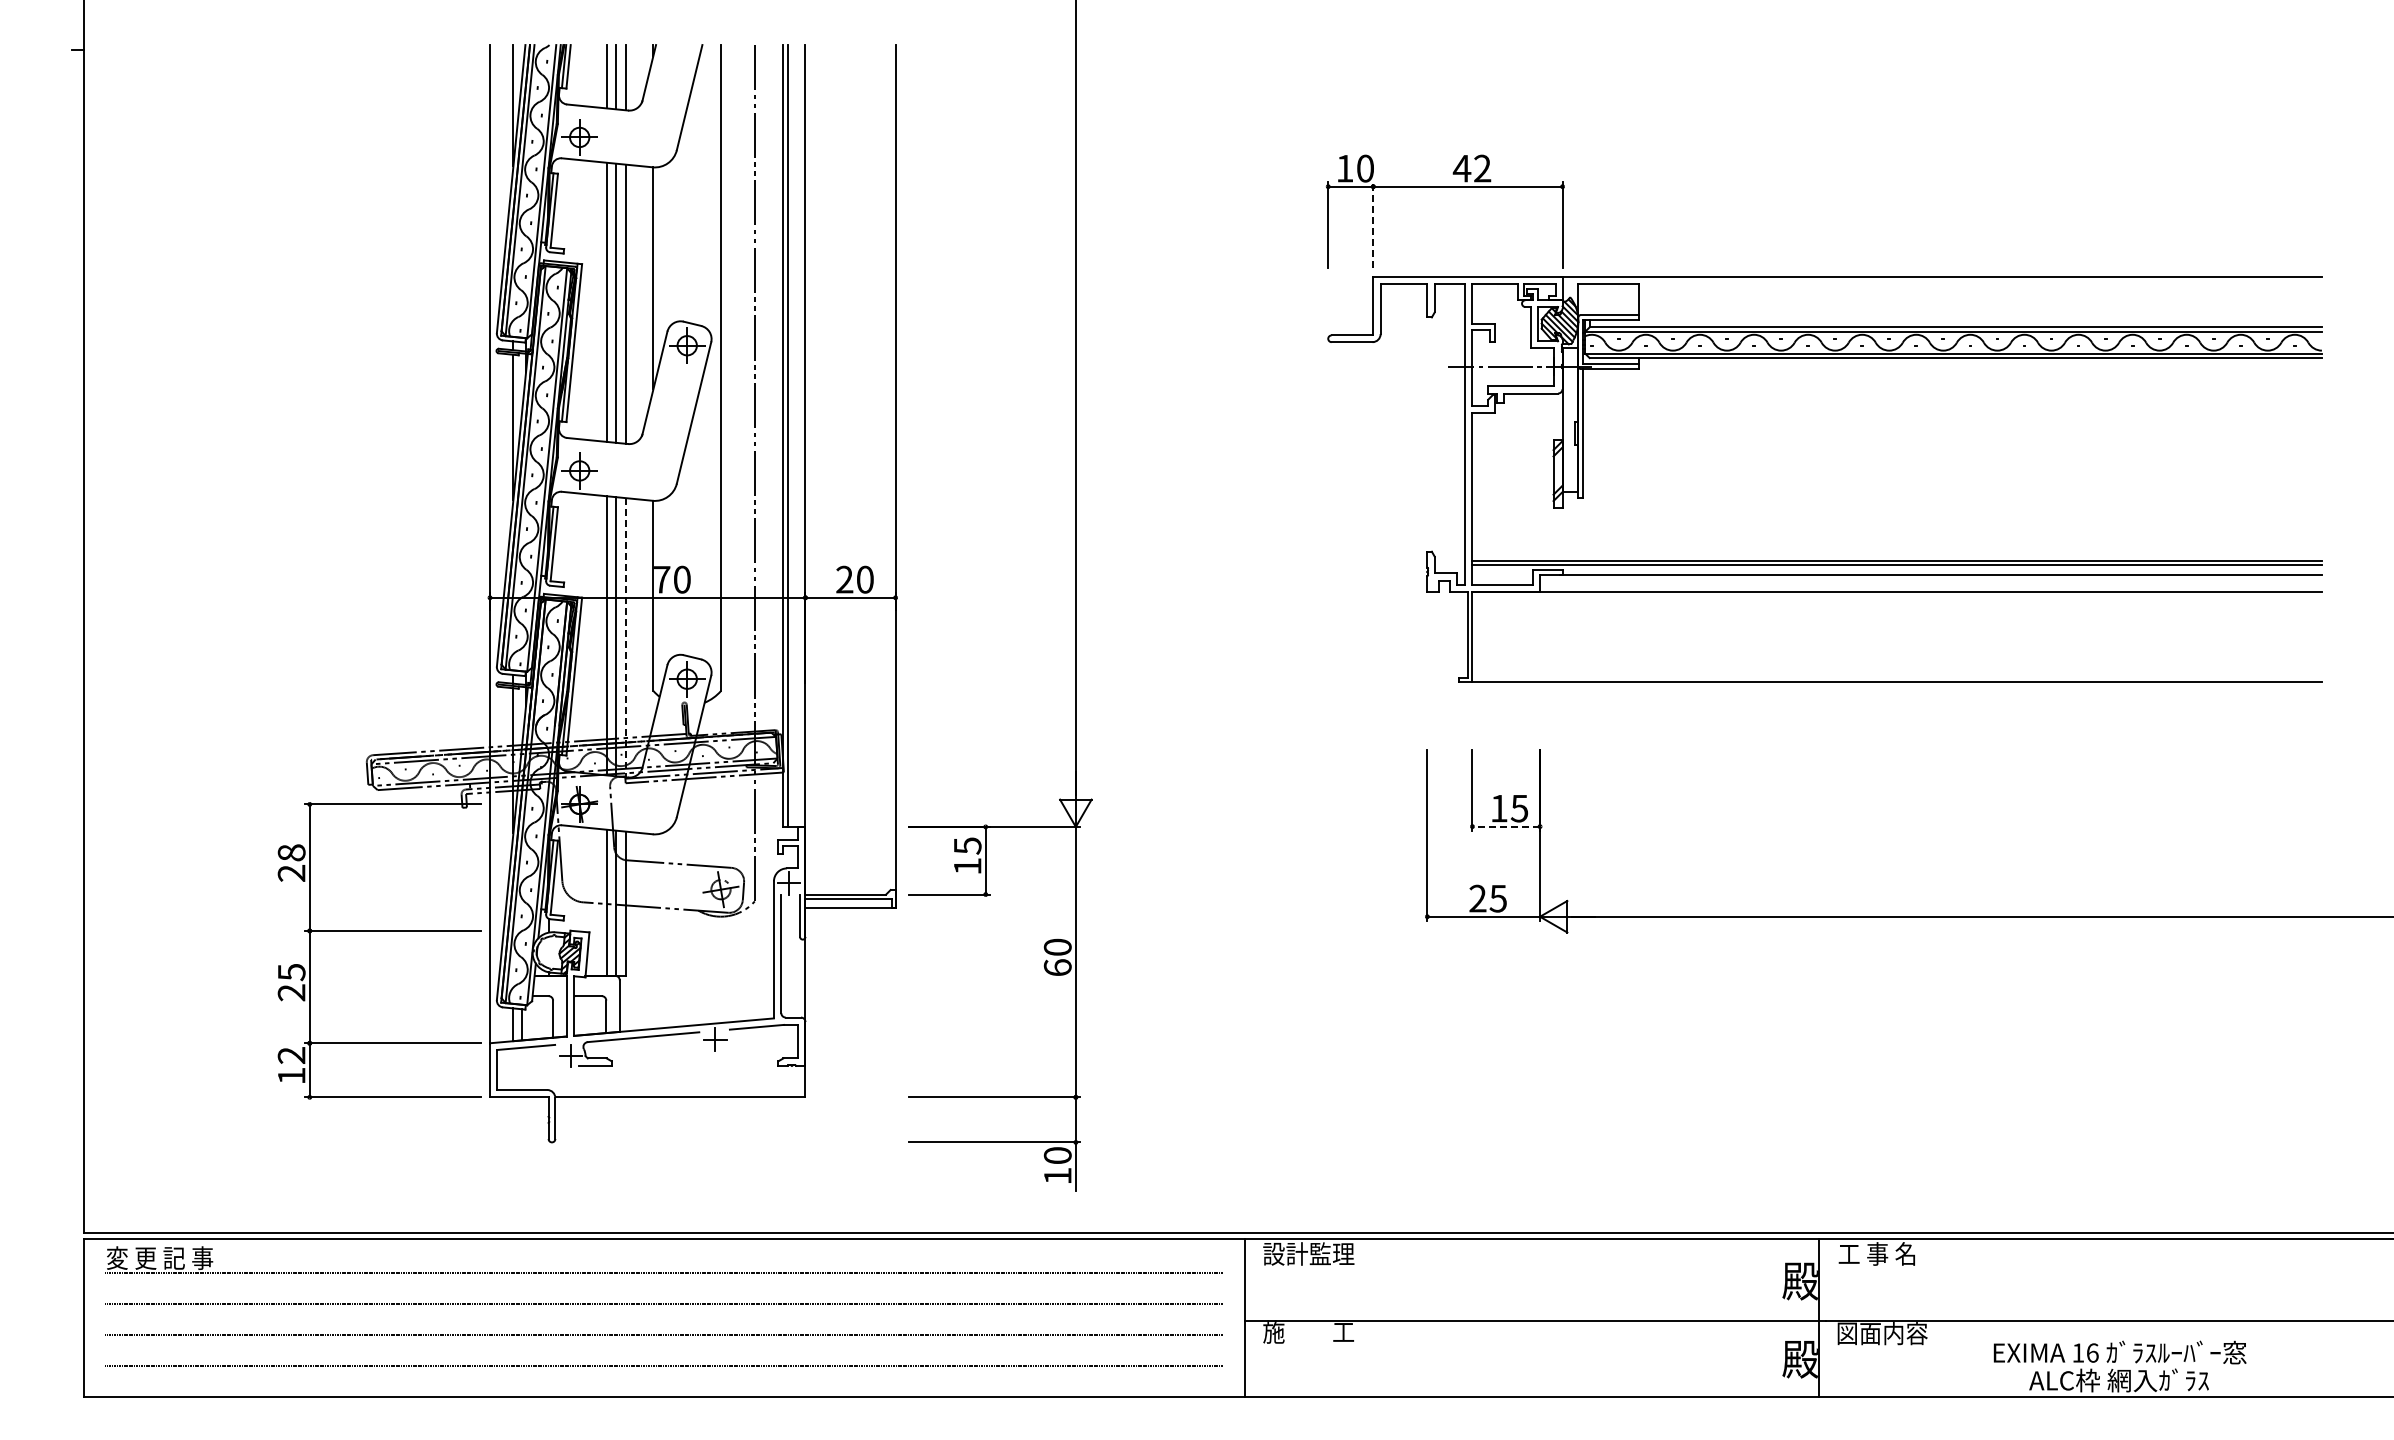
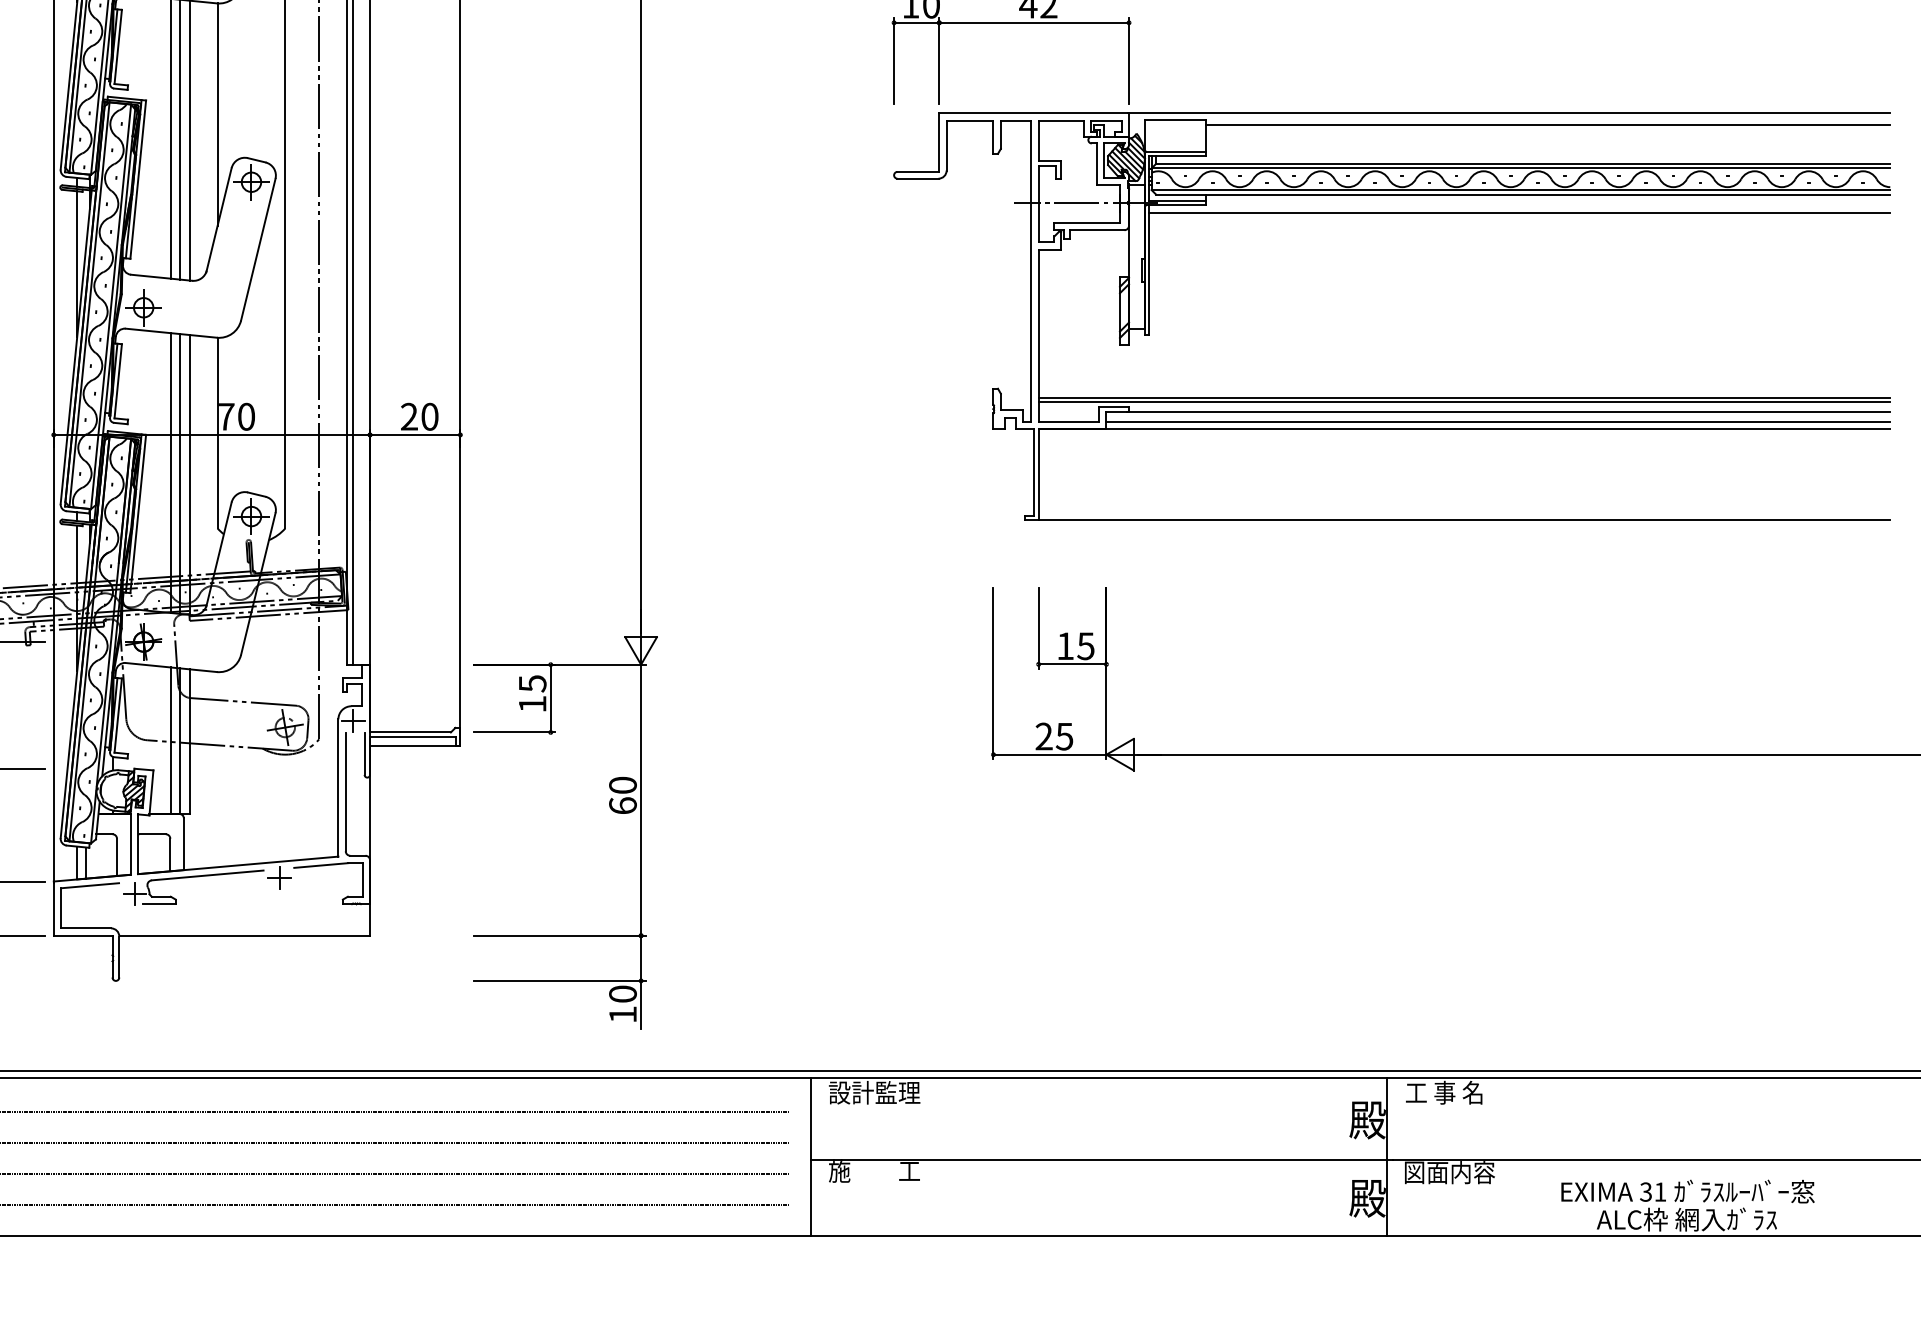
line: (1373, 225) -> (939, 61), dashed -> solid
line: (1980, 288) -> (1547, 124), added
line: (1951, 376) -> (1518, 213), added
line: (1930, 584) -> (1497, 421), added
line: (626, 638) -> (190, 475), dashed -> solid
line: (1506, 826) -> (1072, 664), dashed -> solid
text: (2085, 1352) -> (1653, 1191), 16 -> 31

